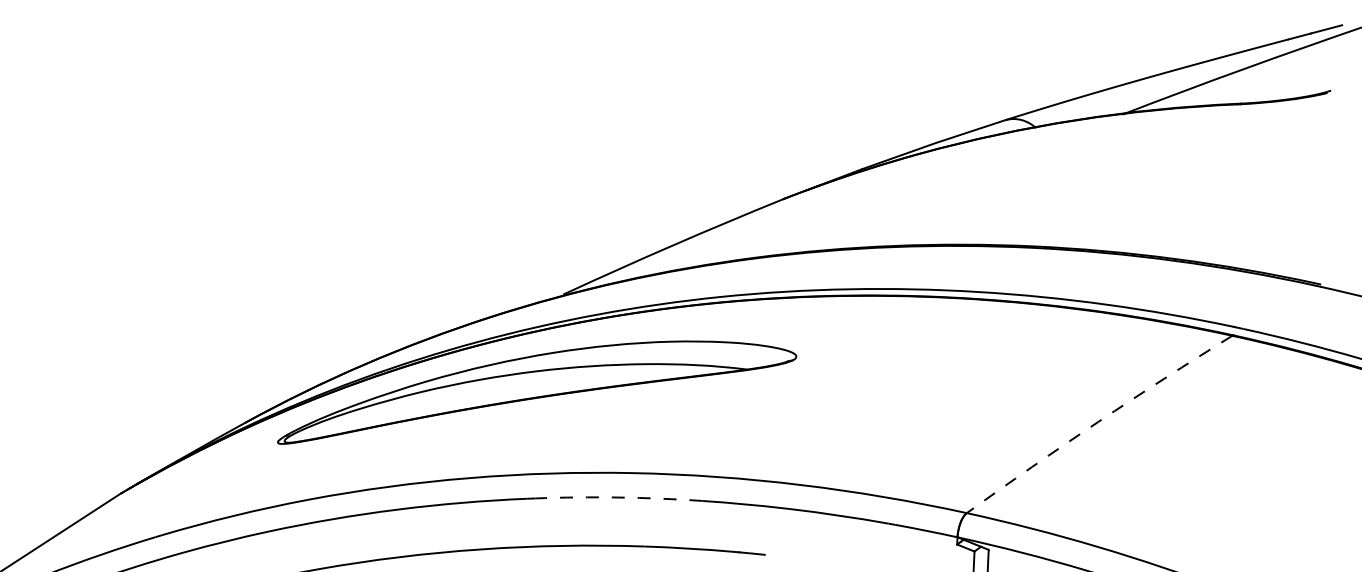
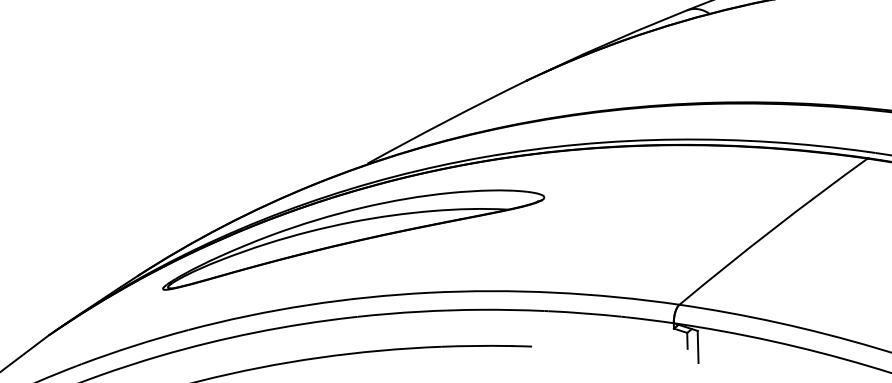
arc: (1098, 422) -> (772, 230), dashed -> solid
arc: (618, 497) -> (419, 311), dashed -> solid

